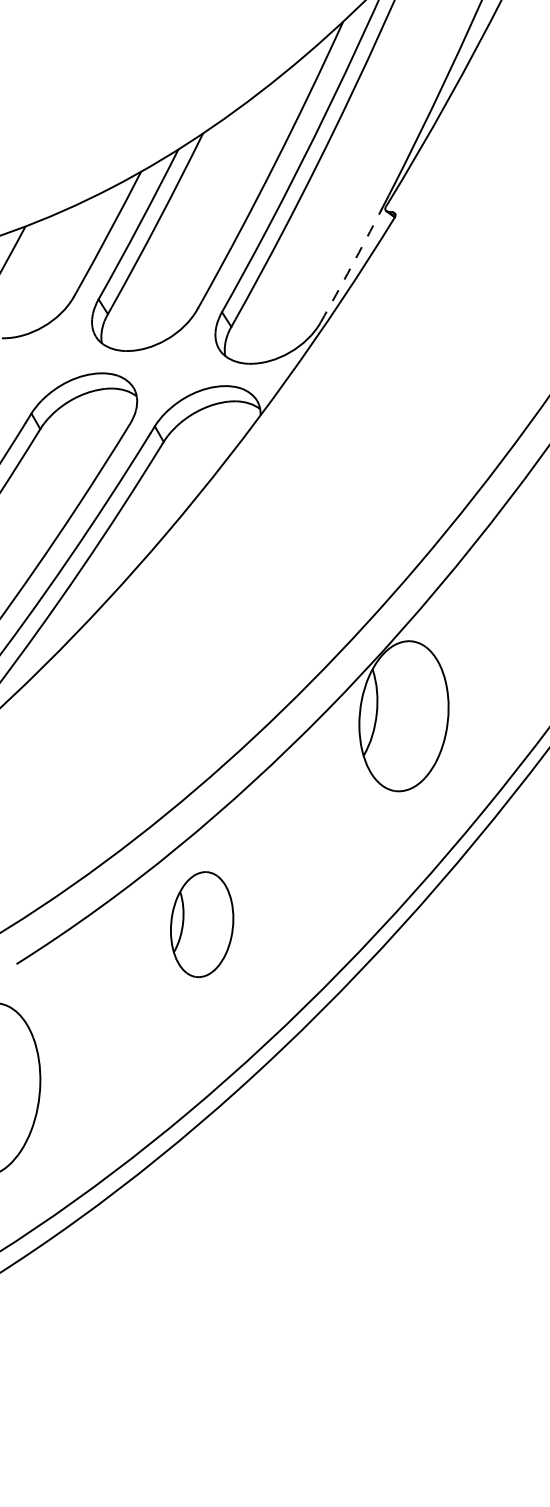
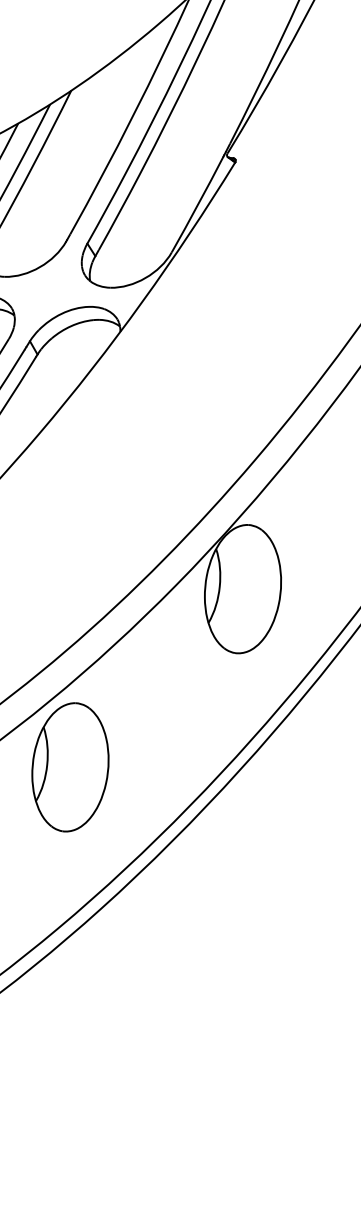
arc: (351, 266) -> (198, 204), dashed -> solid
part: (201, 924) -> (69, 767), size x1.43

